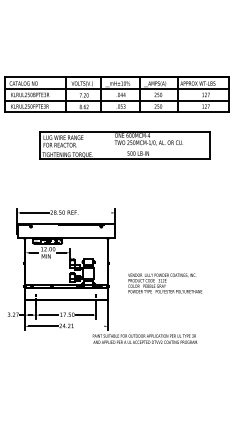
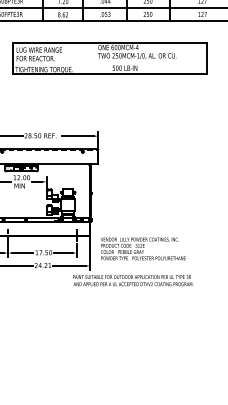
line: (97, 212) -> (78, 135), added
text: (164, 283) -> (142, 248), moved
line: (89, 326) -> (69, 266), added

